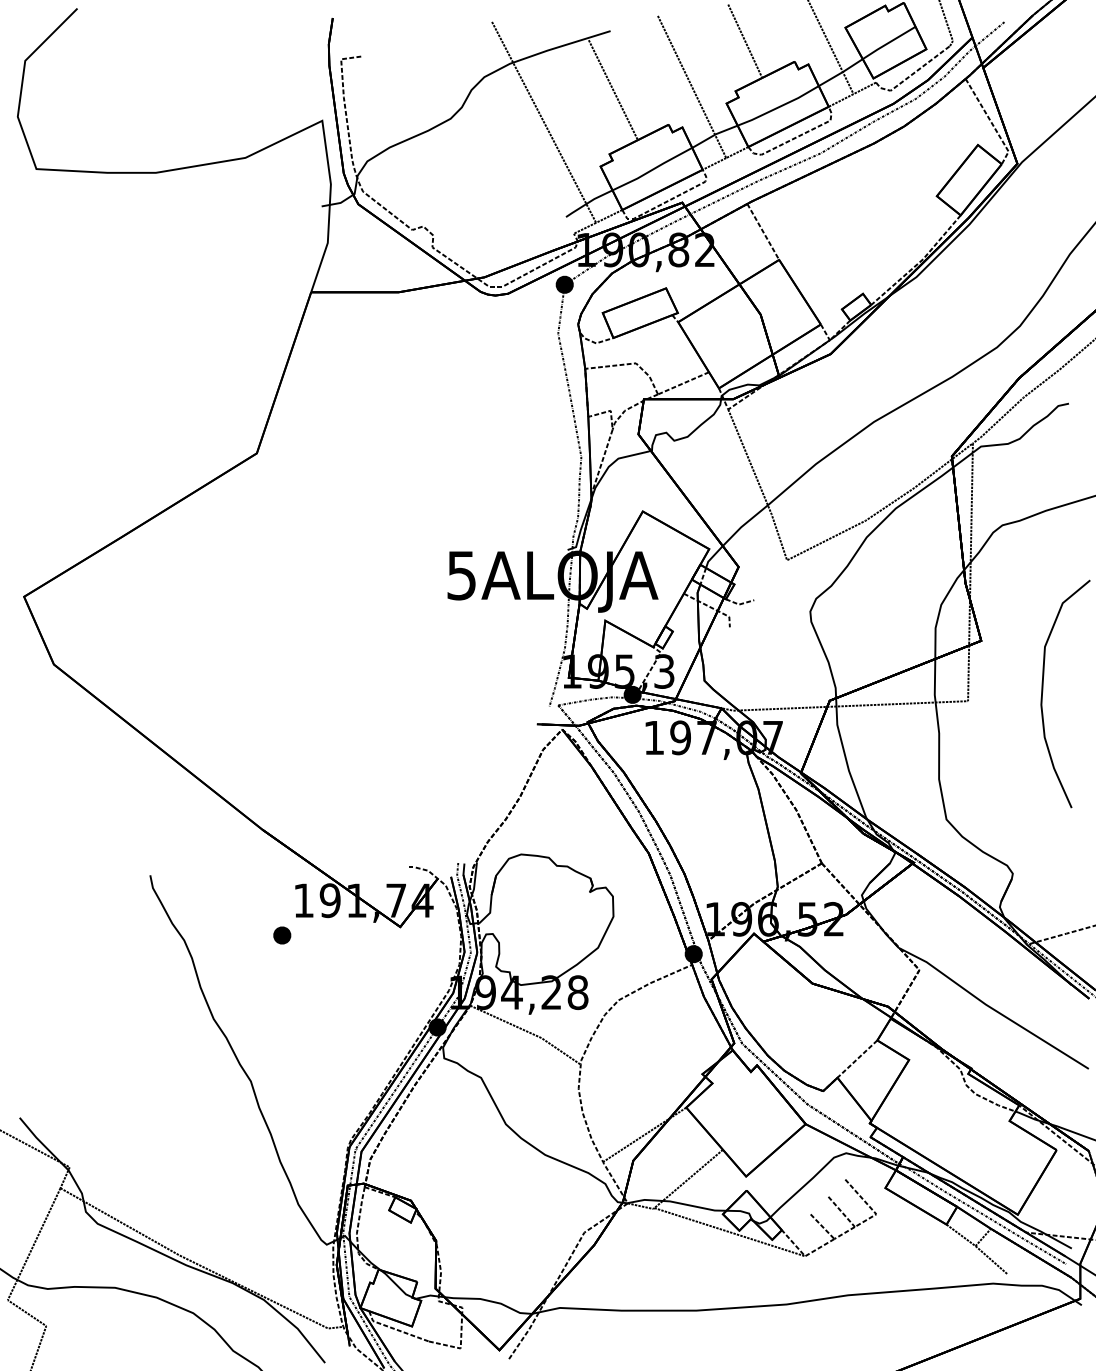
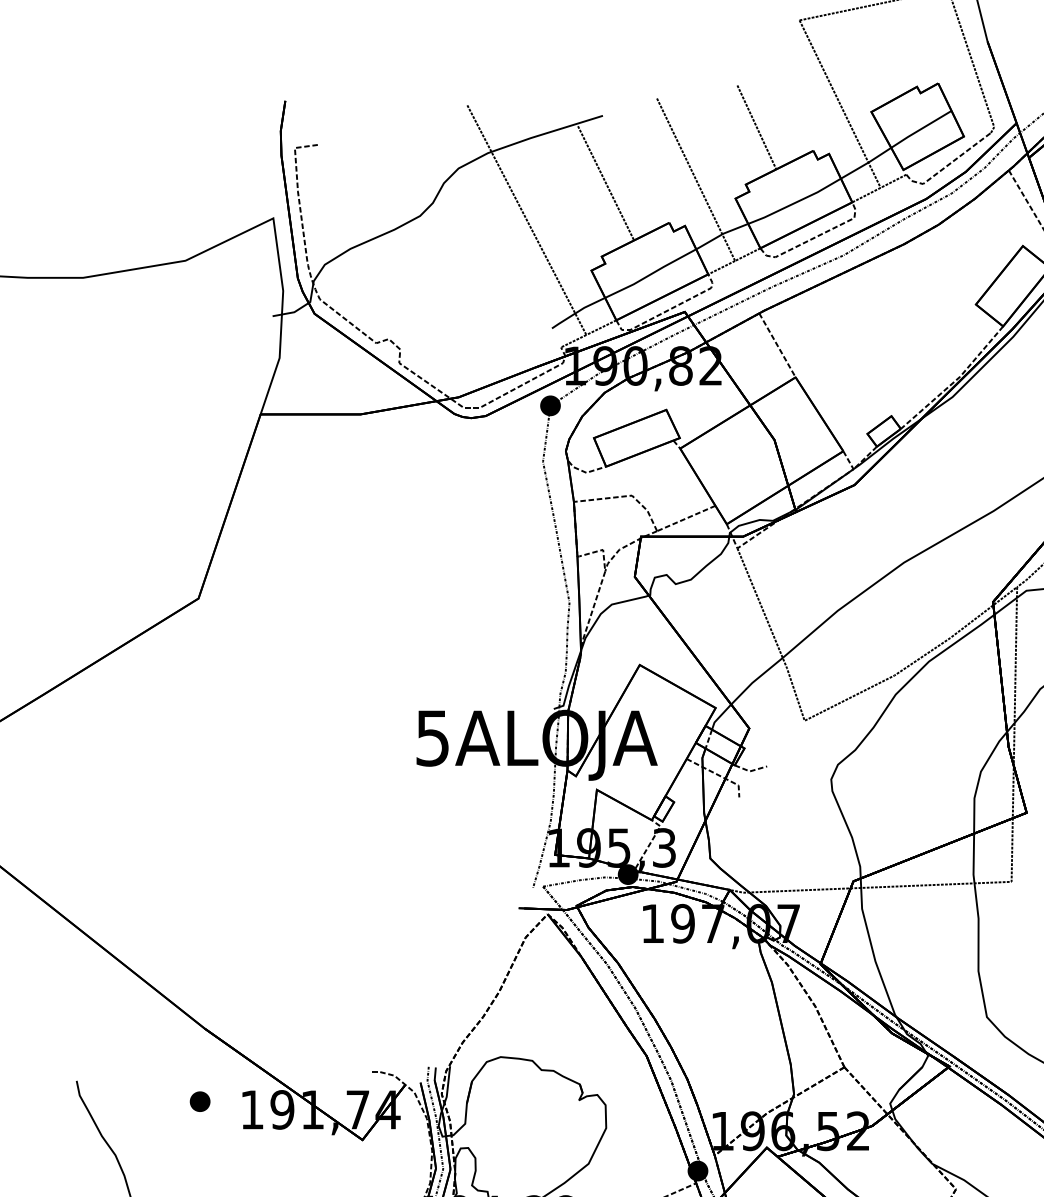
part: (282, 935) -> (200, 1101), moved

